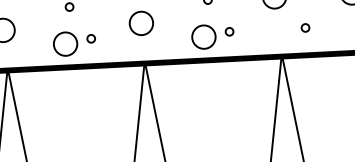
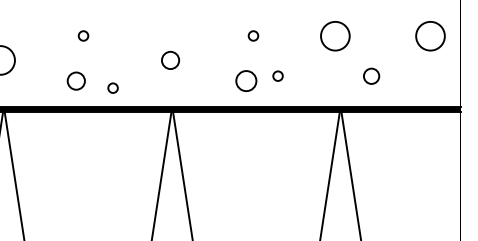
circle: (141, 23) -> (170, 60), size x0.6
circle: (304, 27) -> (370, 75), size x1.6
circle: (204, 36) -> (246, 80), size x0.7
circle: (90, 38) -> (112, 87), moved
circle: (64, 43) -> (75, 80), size x0.6

